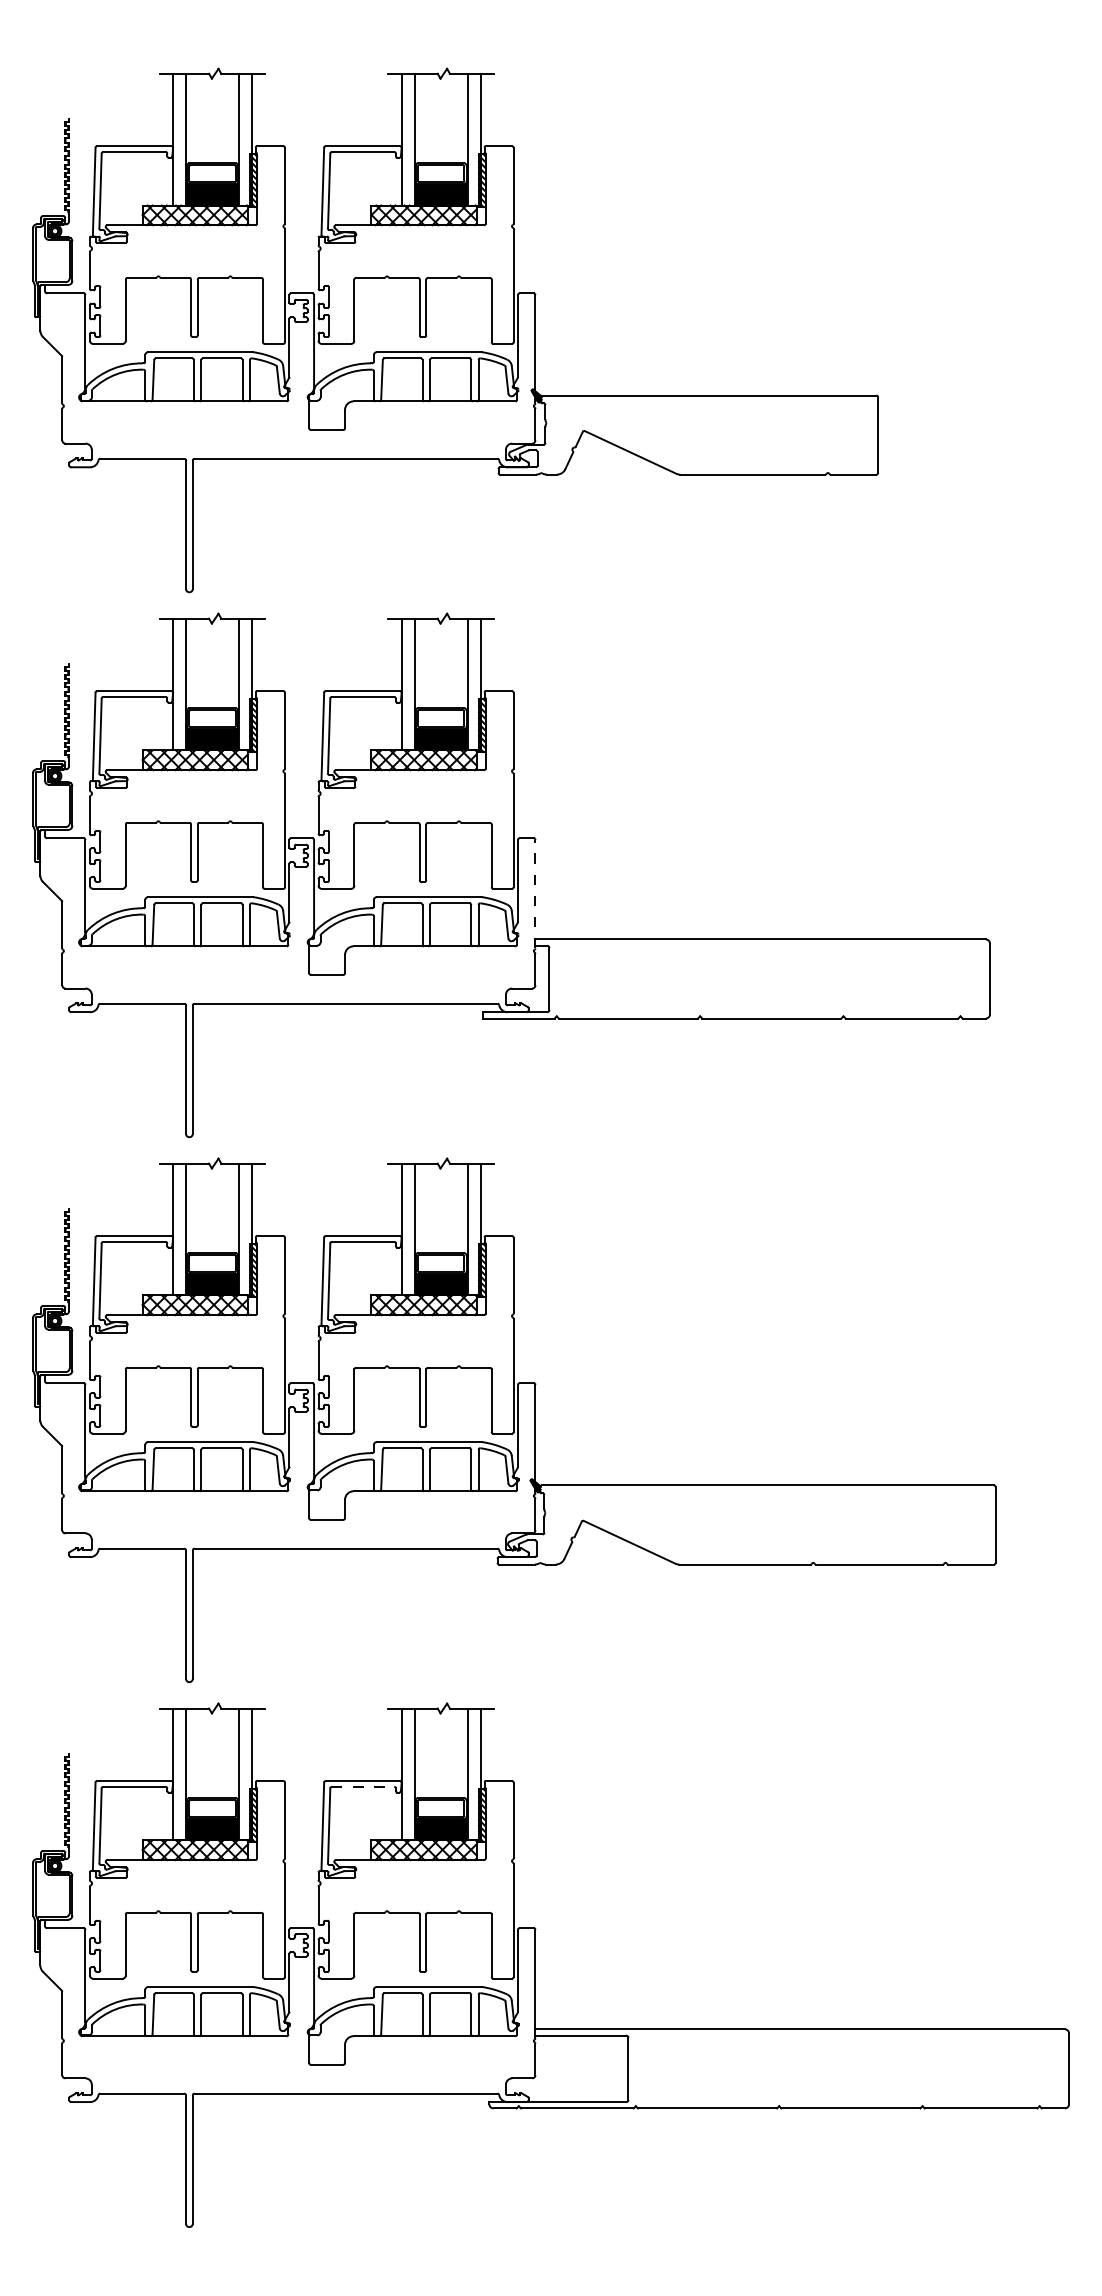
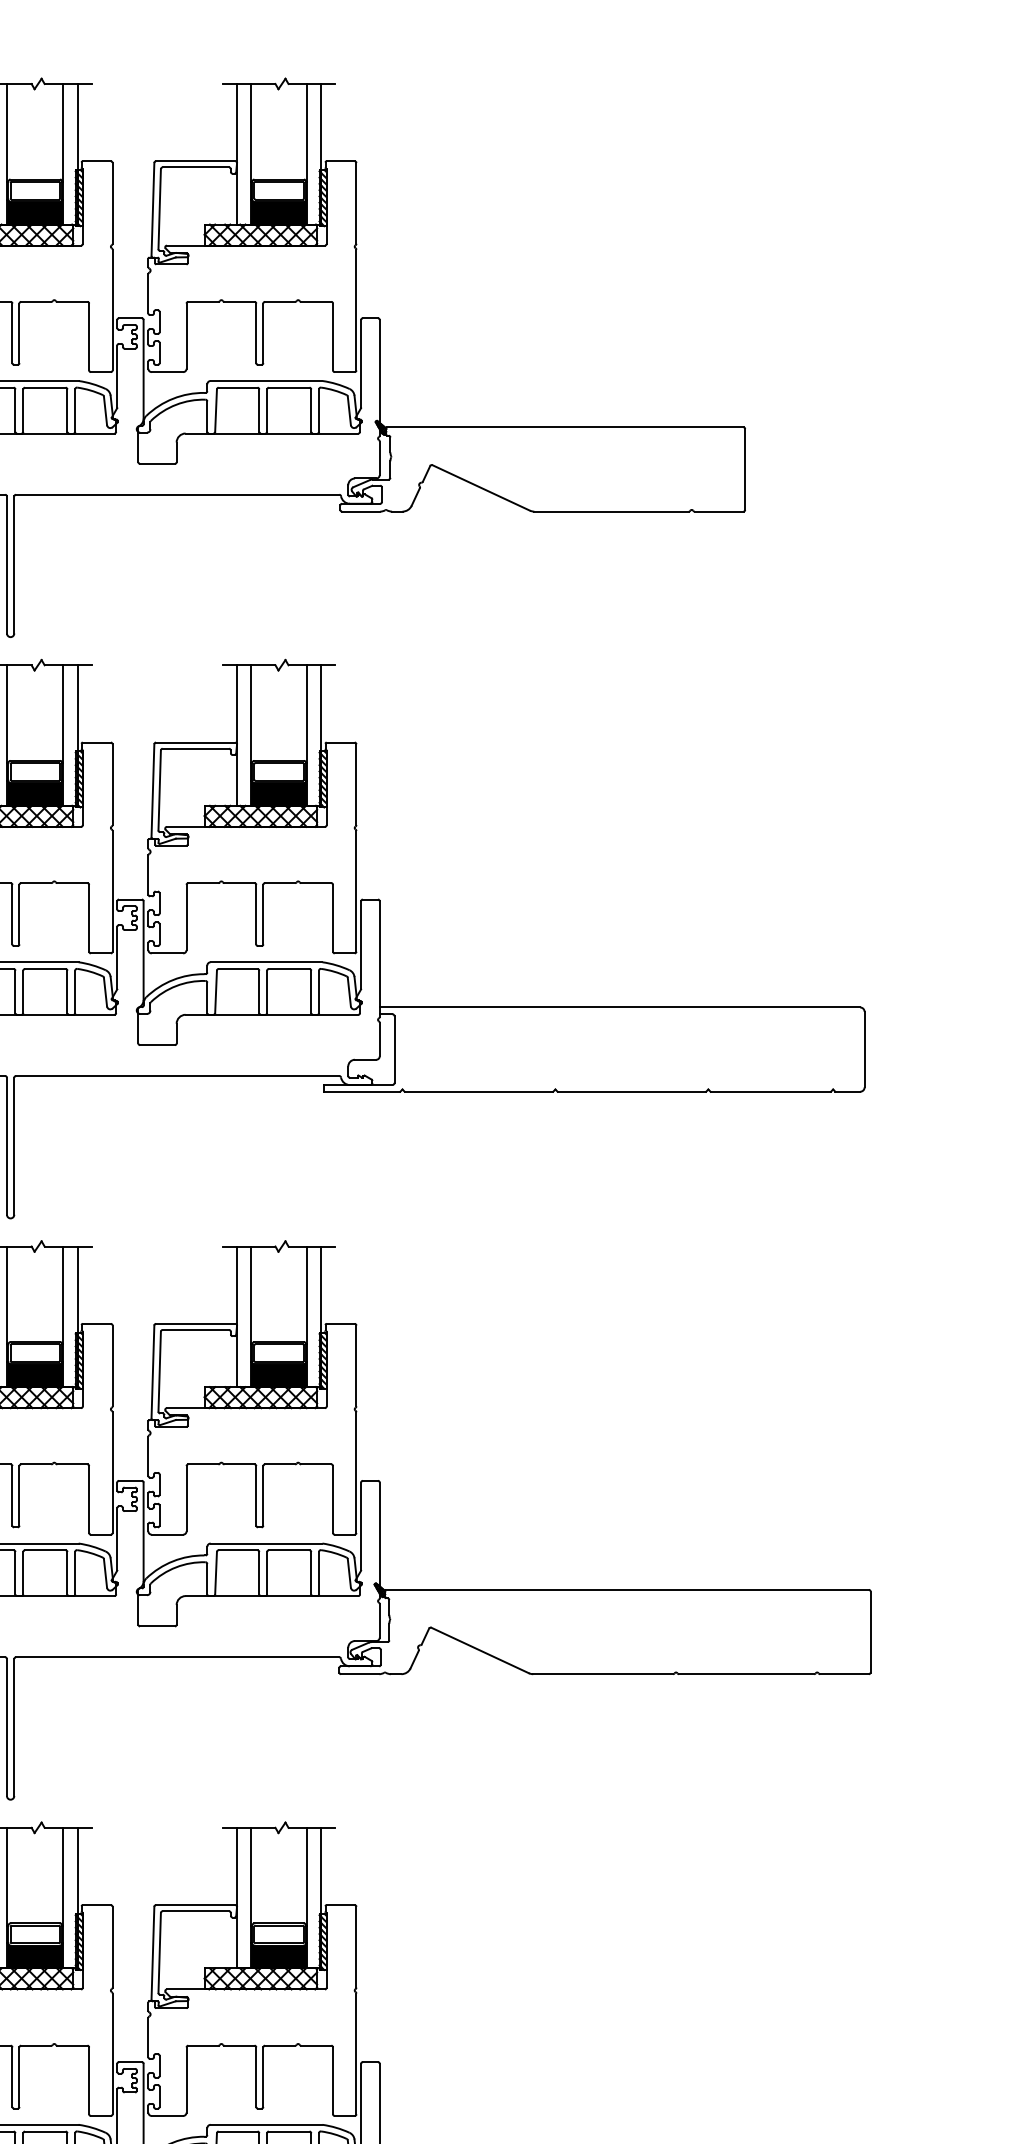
line: (535, 893) -> (379, 958), dashed -> solid
line: (363, 1786) -> (196, 1910), dashed -> solid

